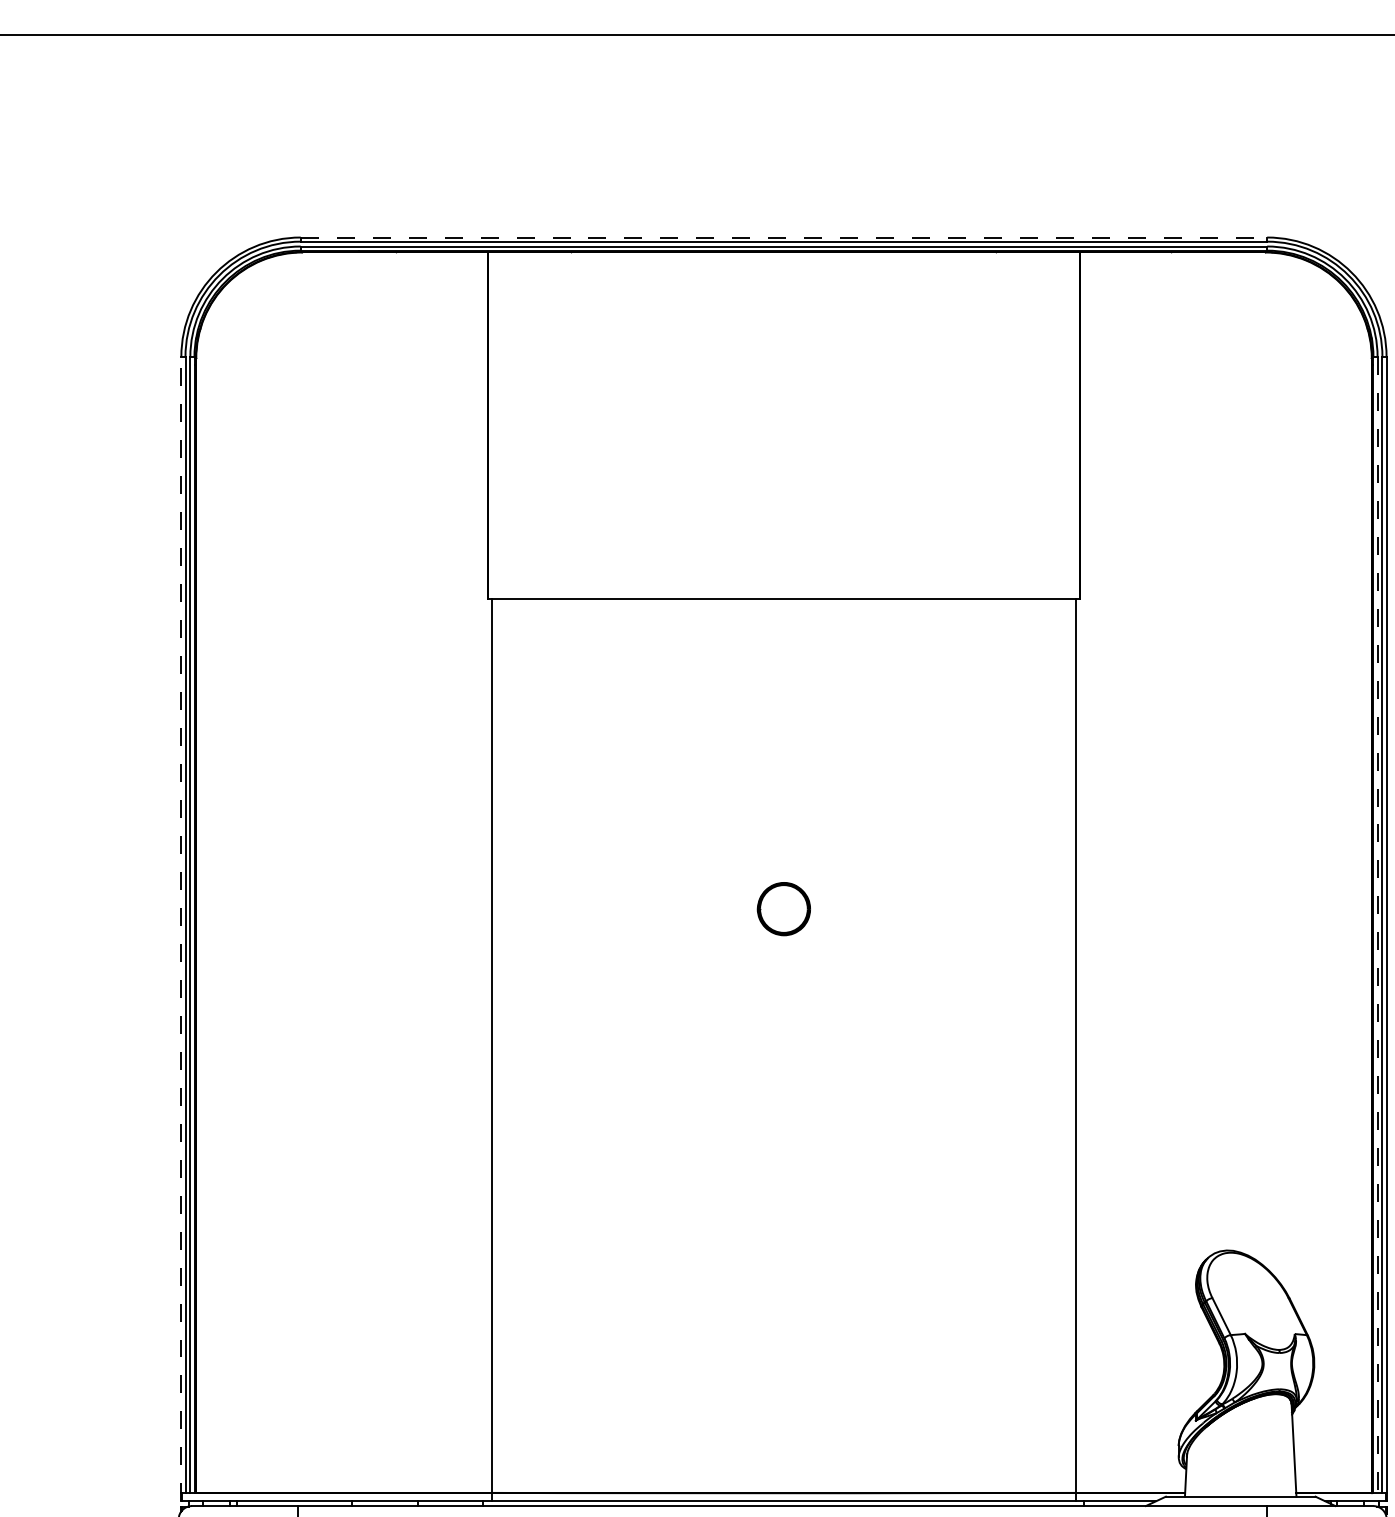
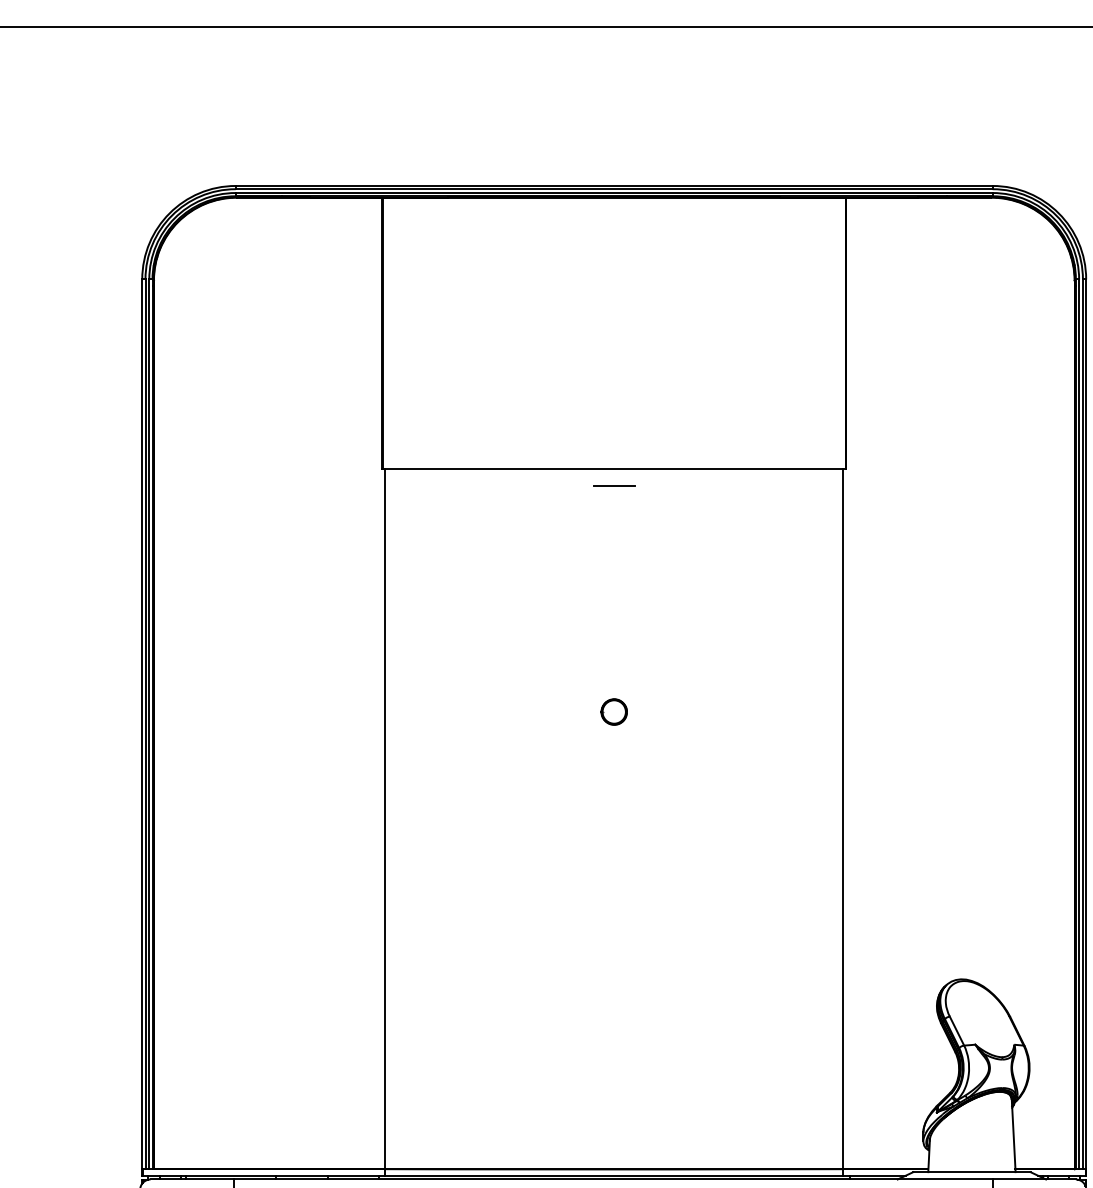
line: (784, 237) -> (614, 185), dashed -> solid
line: (783, 620) -> (613, 485), added
part: (783, 909) -> (613, 712), size x0.62
line: (1377, 925) -> (1079, 724), dashed -> solid
line: (181, 928) -> (142, 727), dashed -> solid

